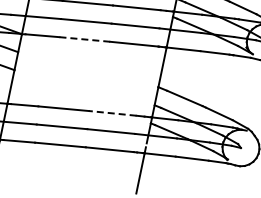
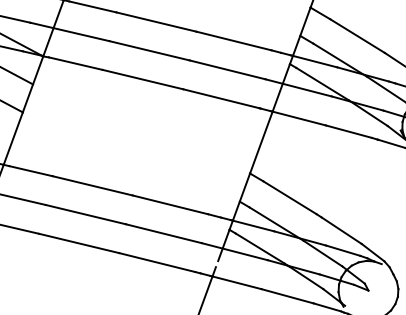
line: (84, 39) -> (142, 79), dashed -> solid
line: (112, 113) -> (170, 205), dashed -> solid

